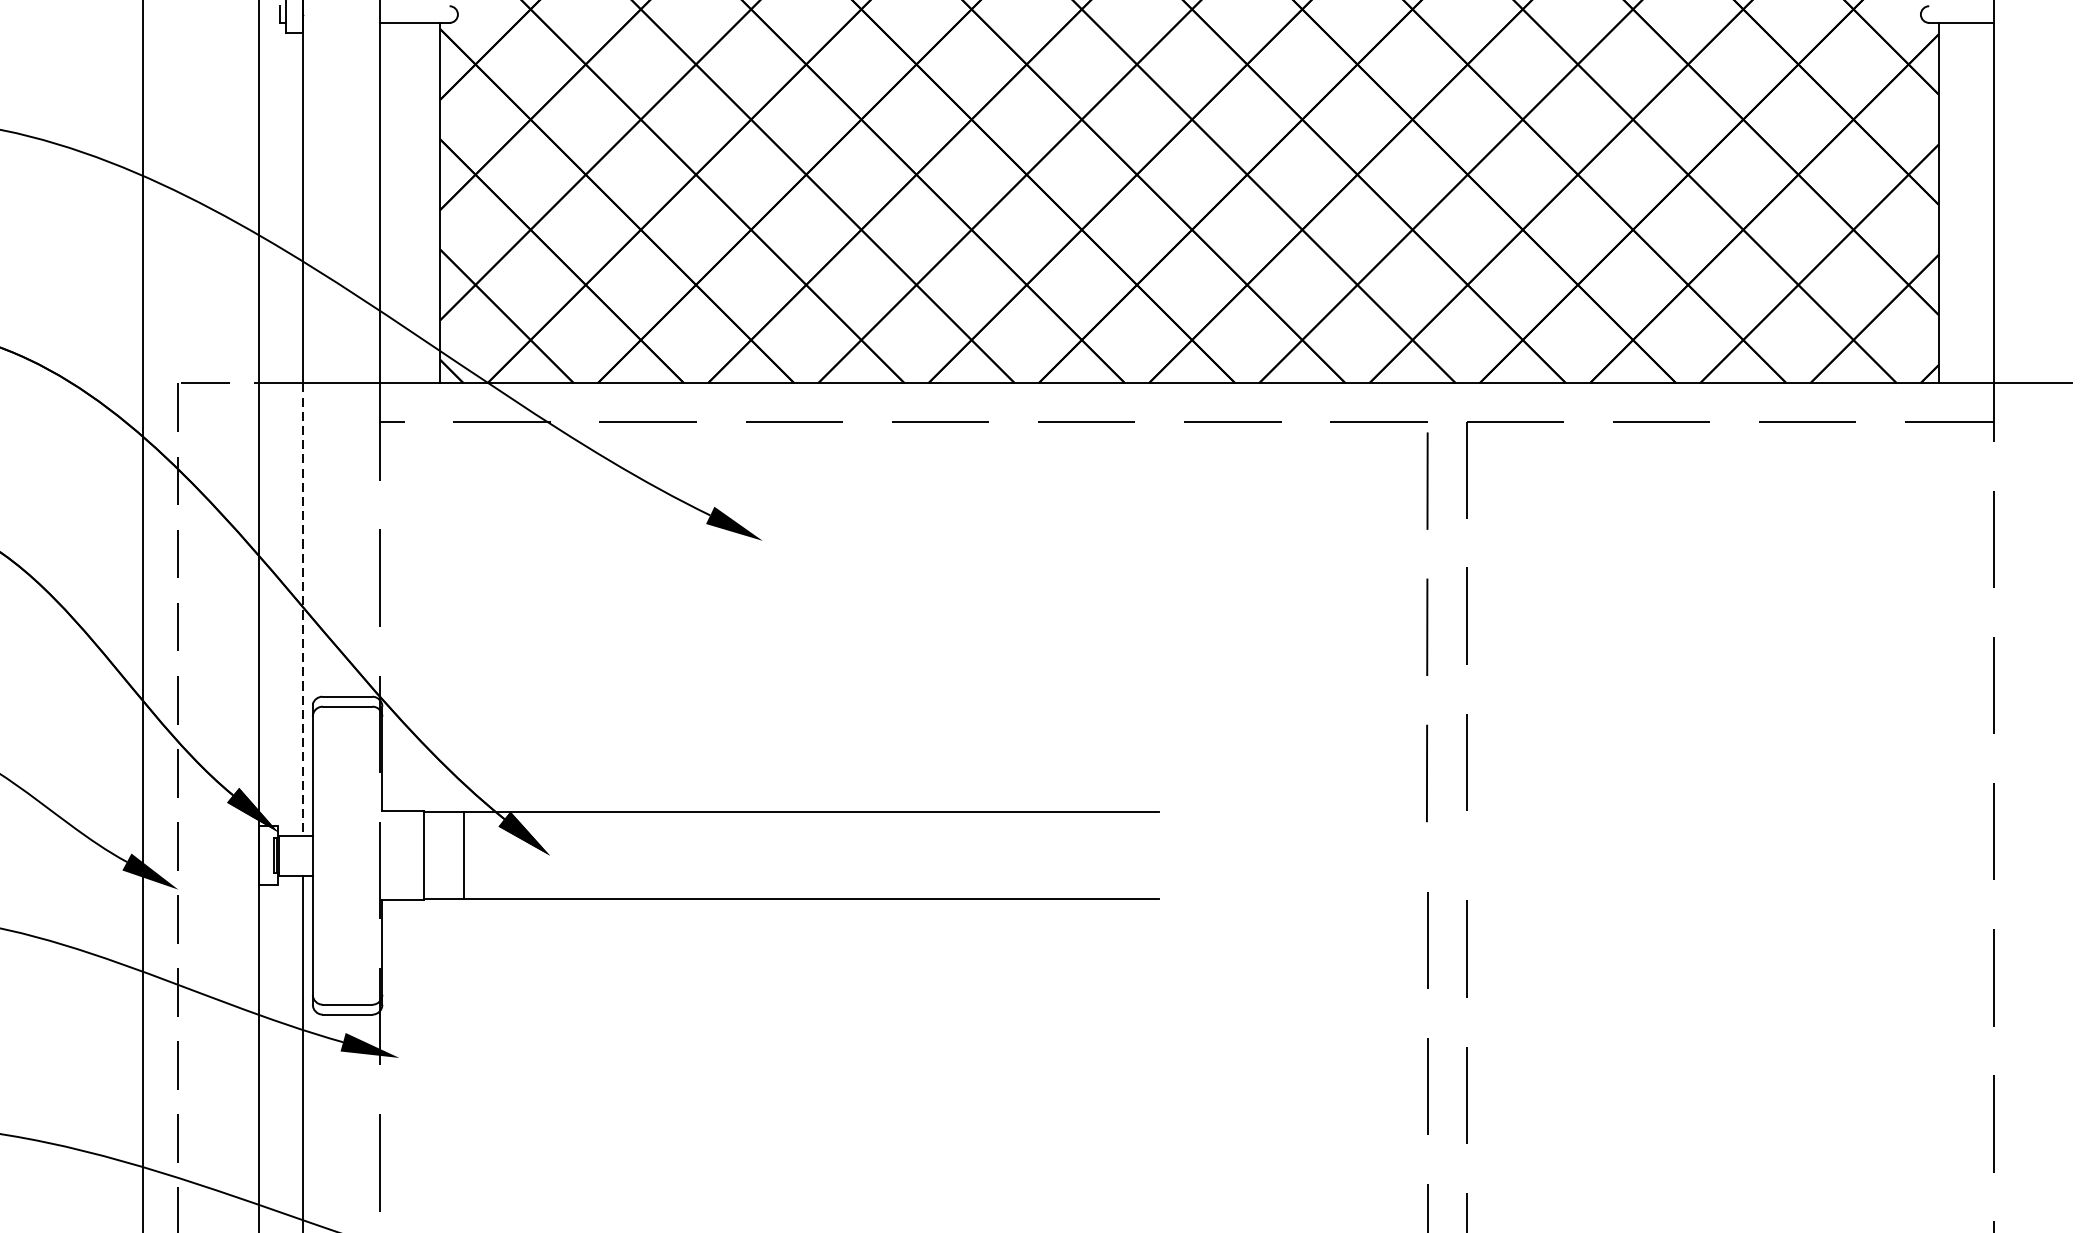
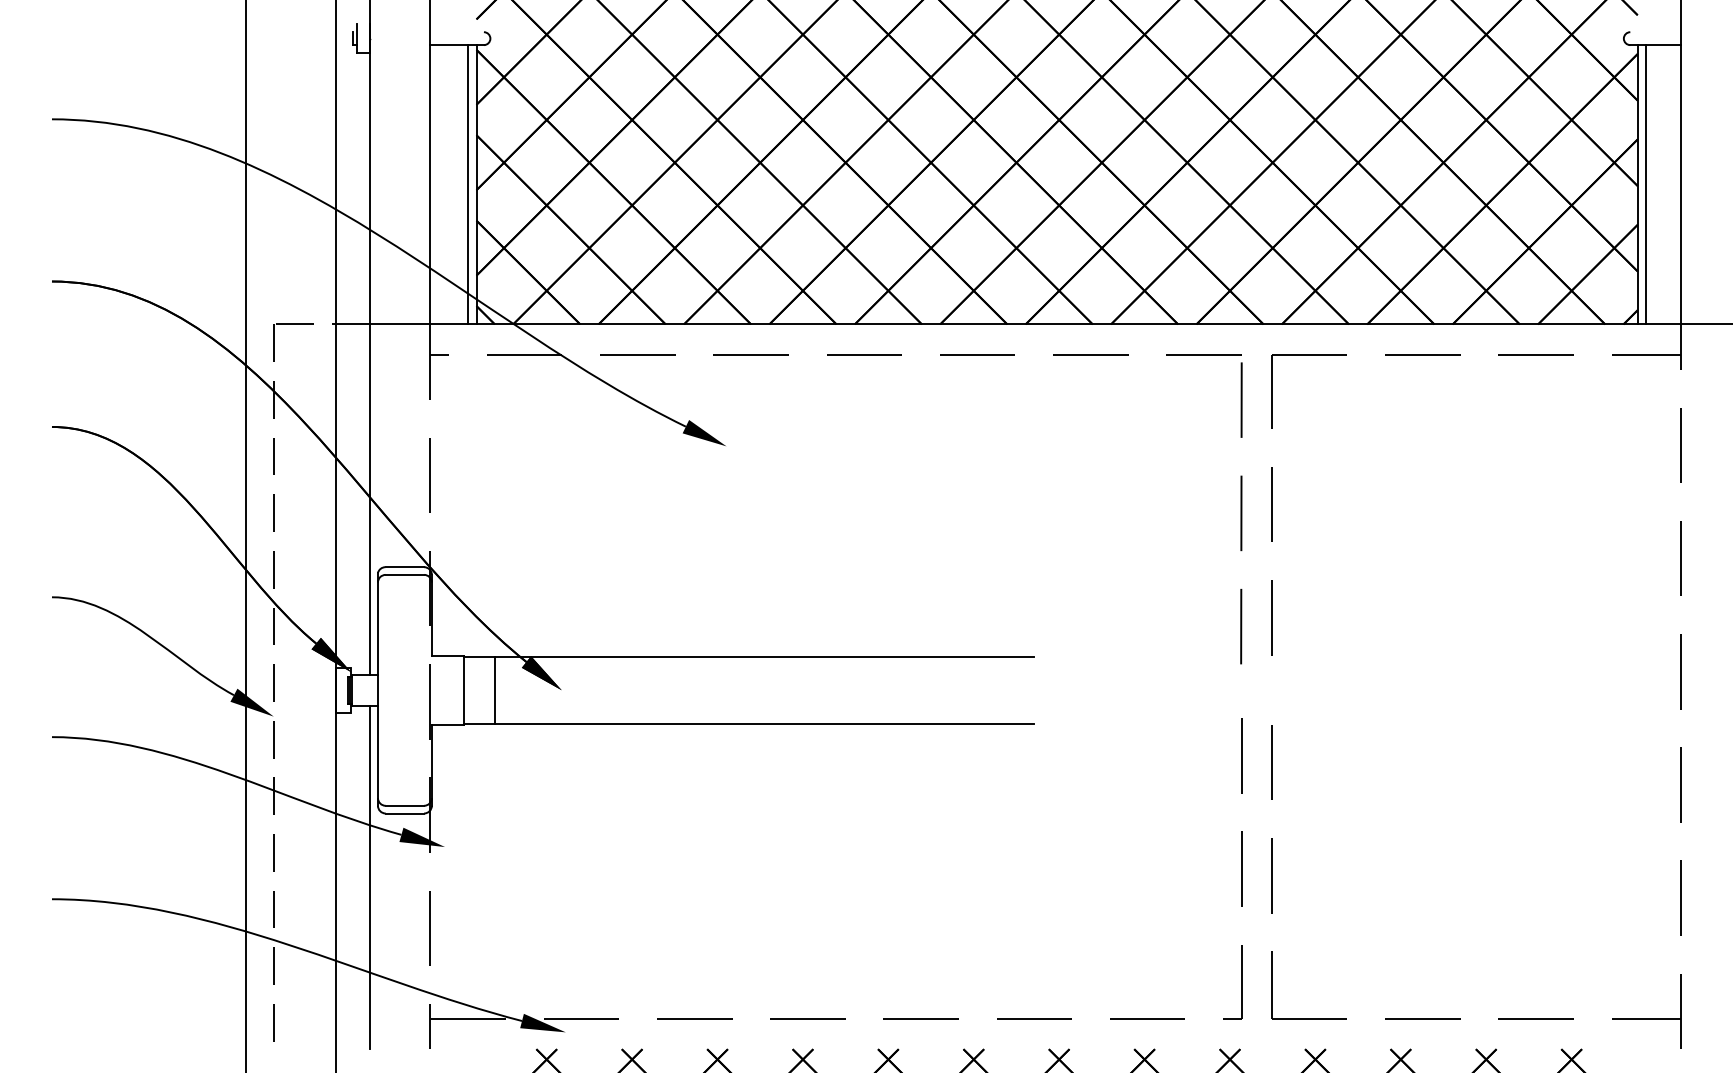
line: (428, 202) -> (467, 184), added
line: (1950, 202) -> (1646, 184), added
line: (303, 610) -> (370, 500), dashed -> solid

